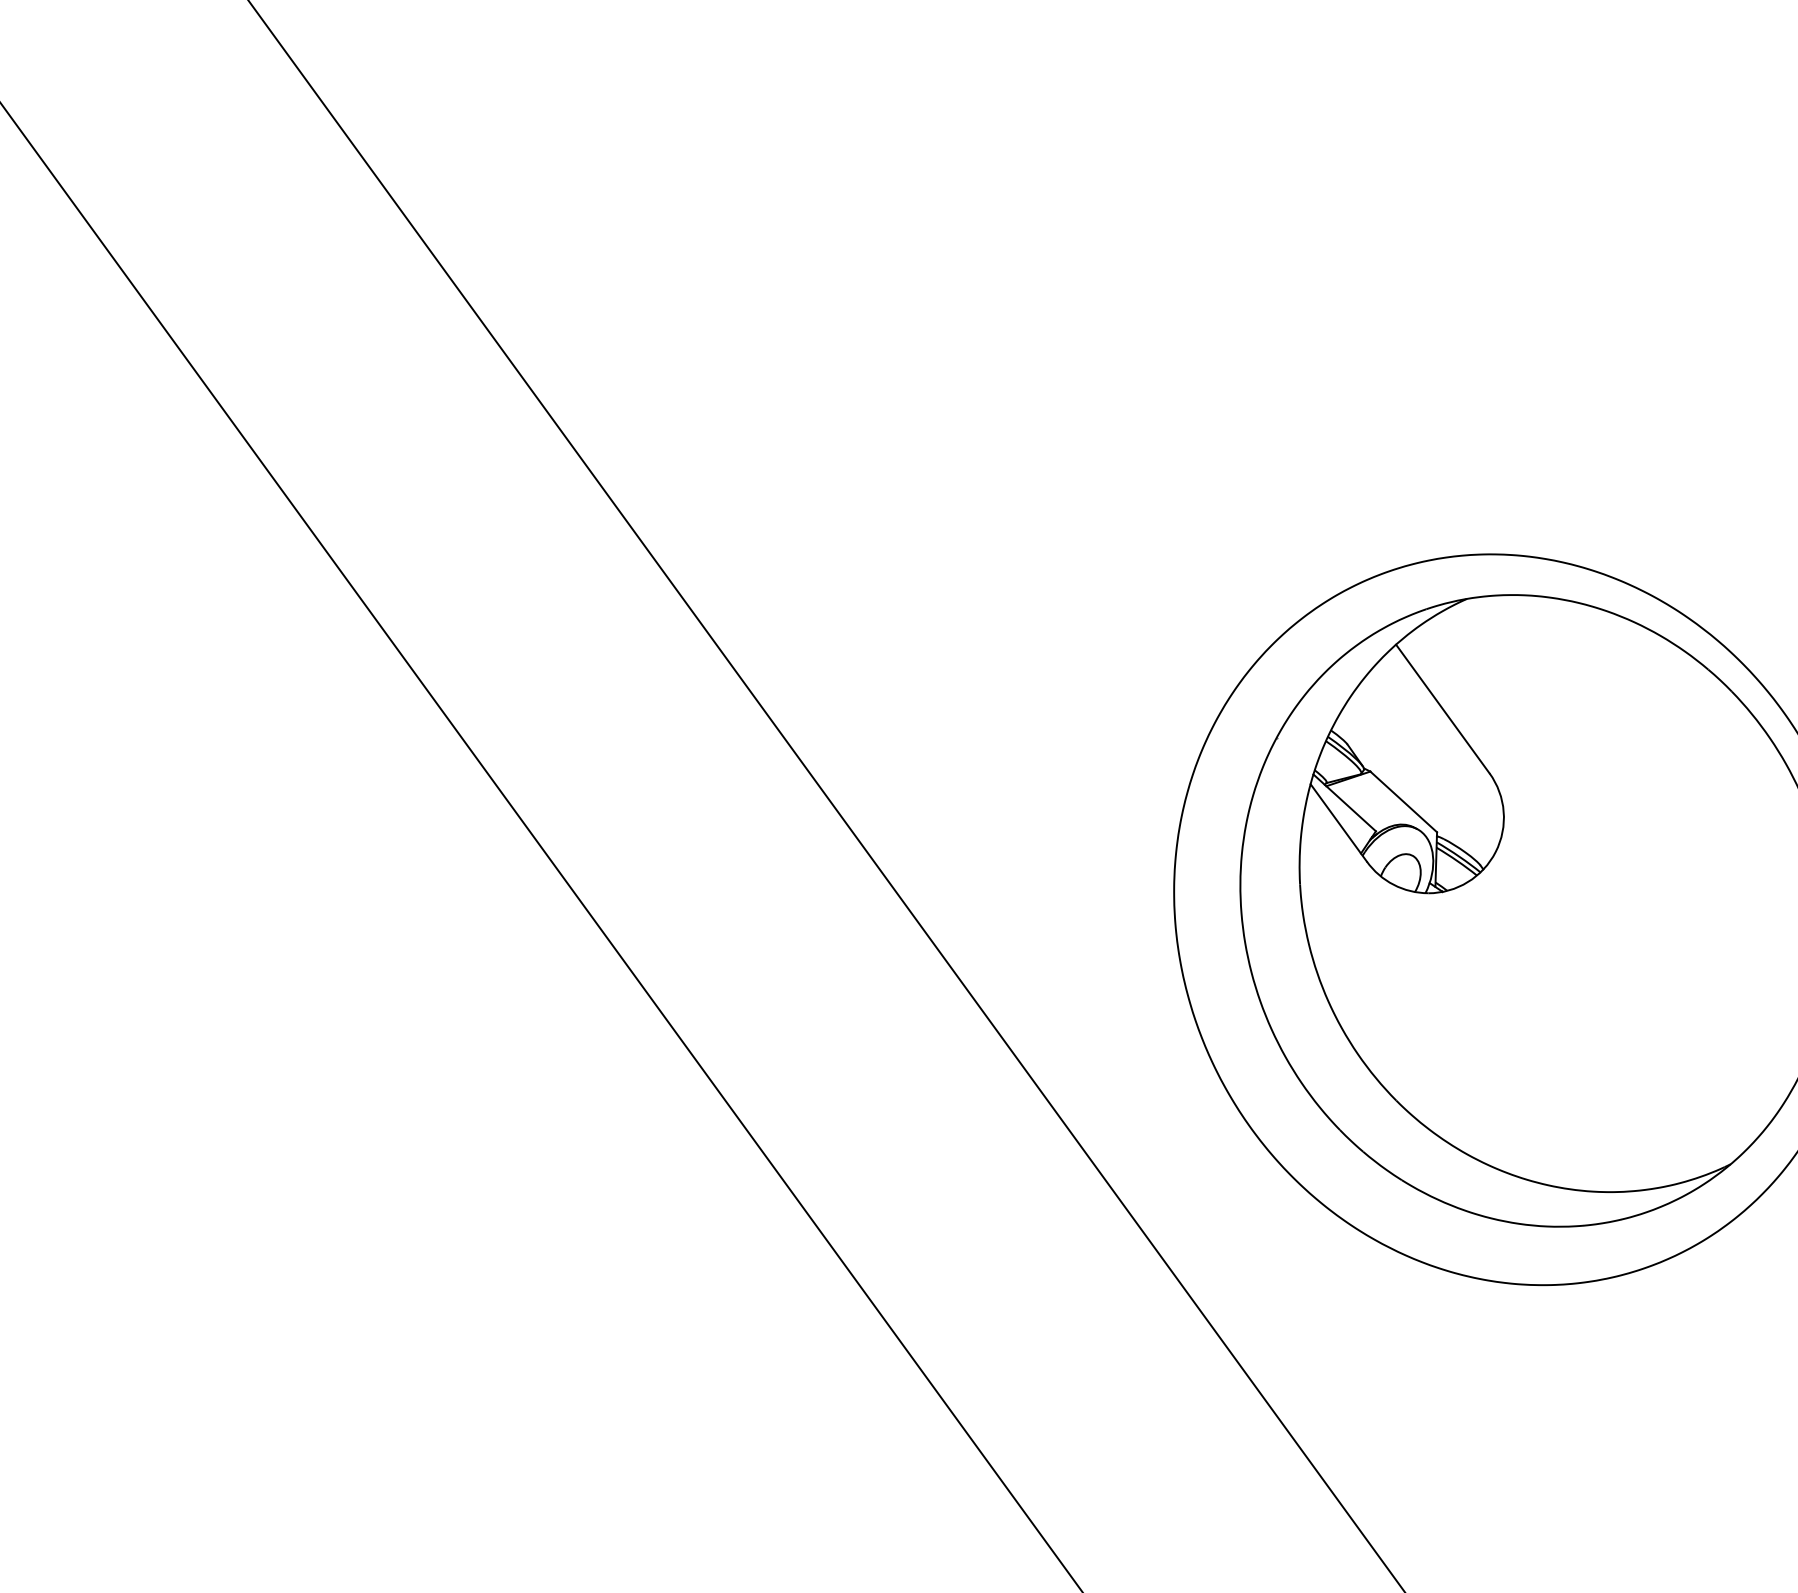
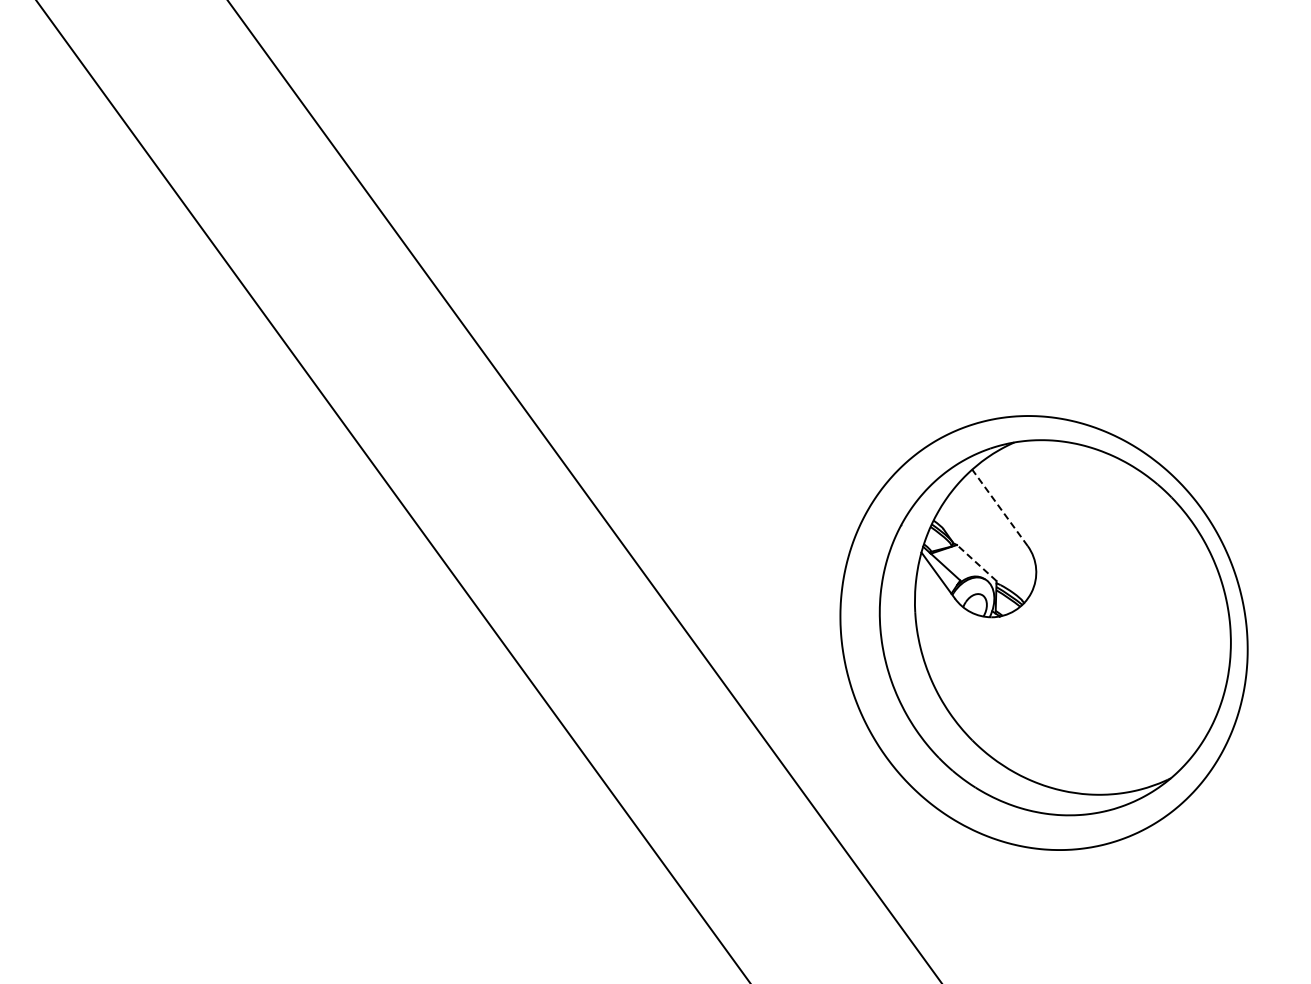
line: (1441, 708) -> (999, 507), solid -> dashed
line: (1403, 802) -> (976, 563), solid -> dashed

